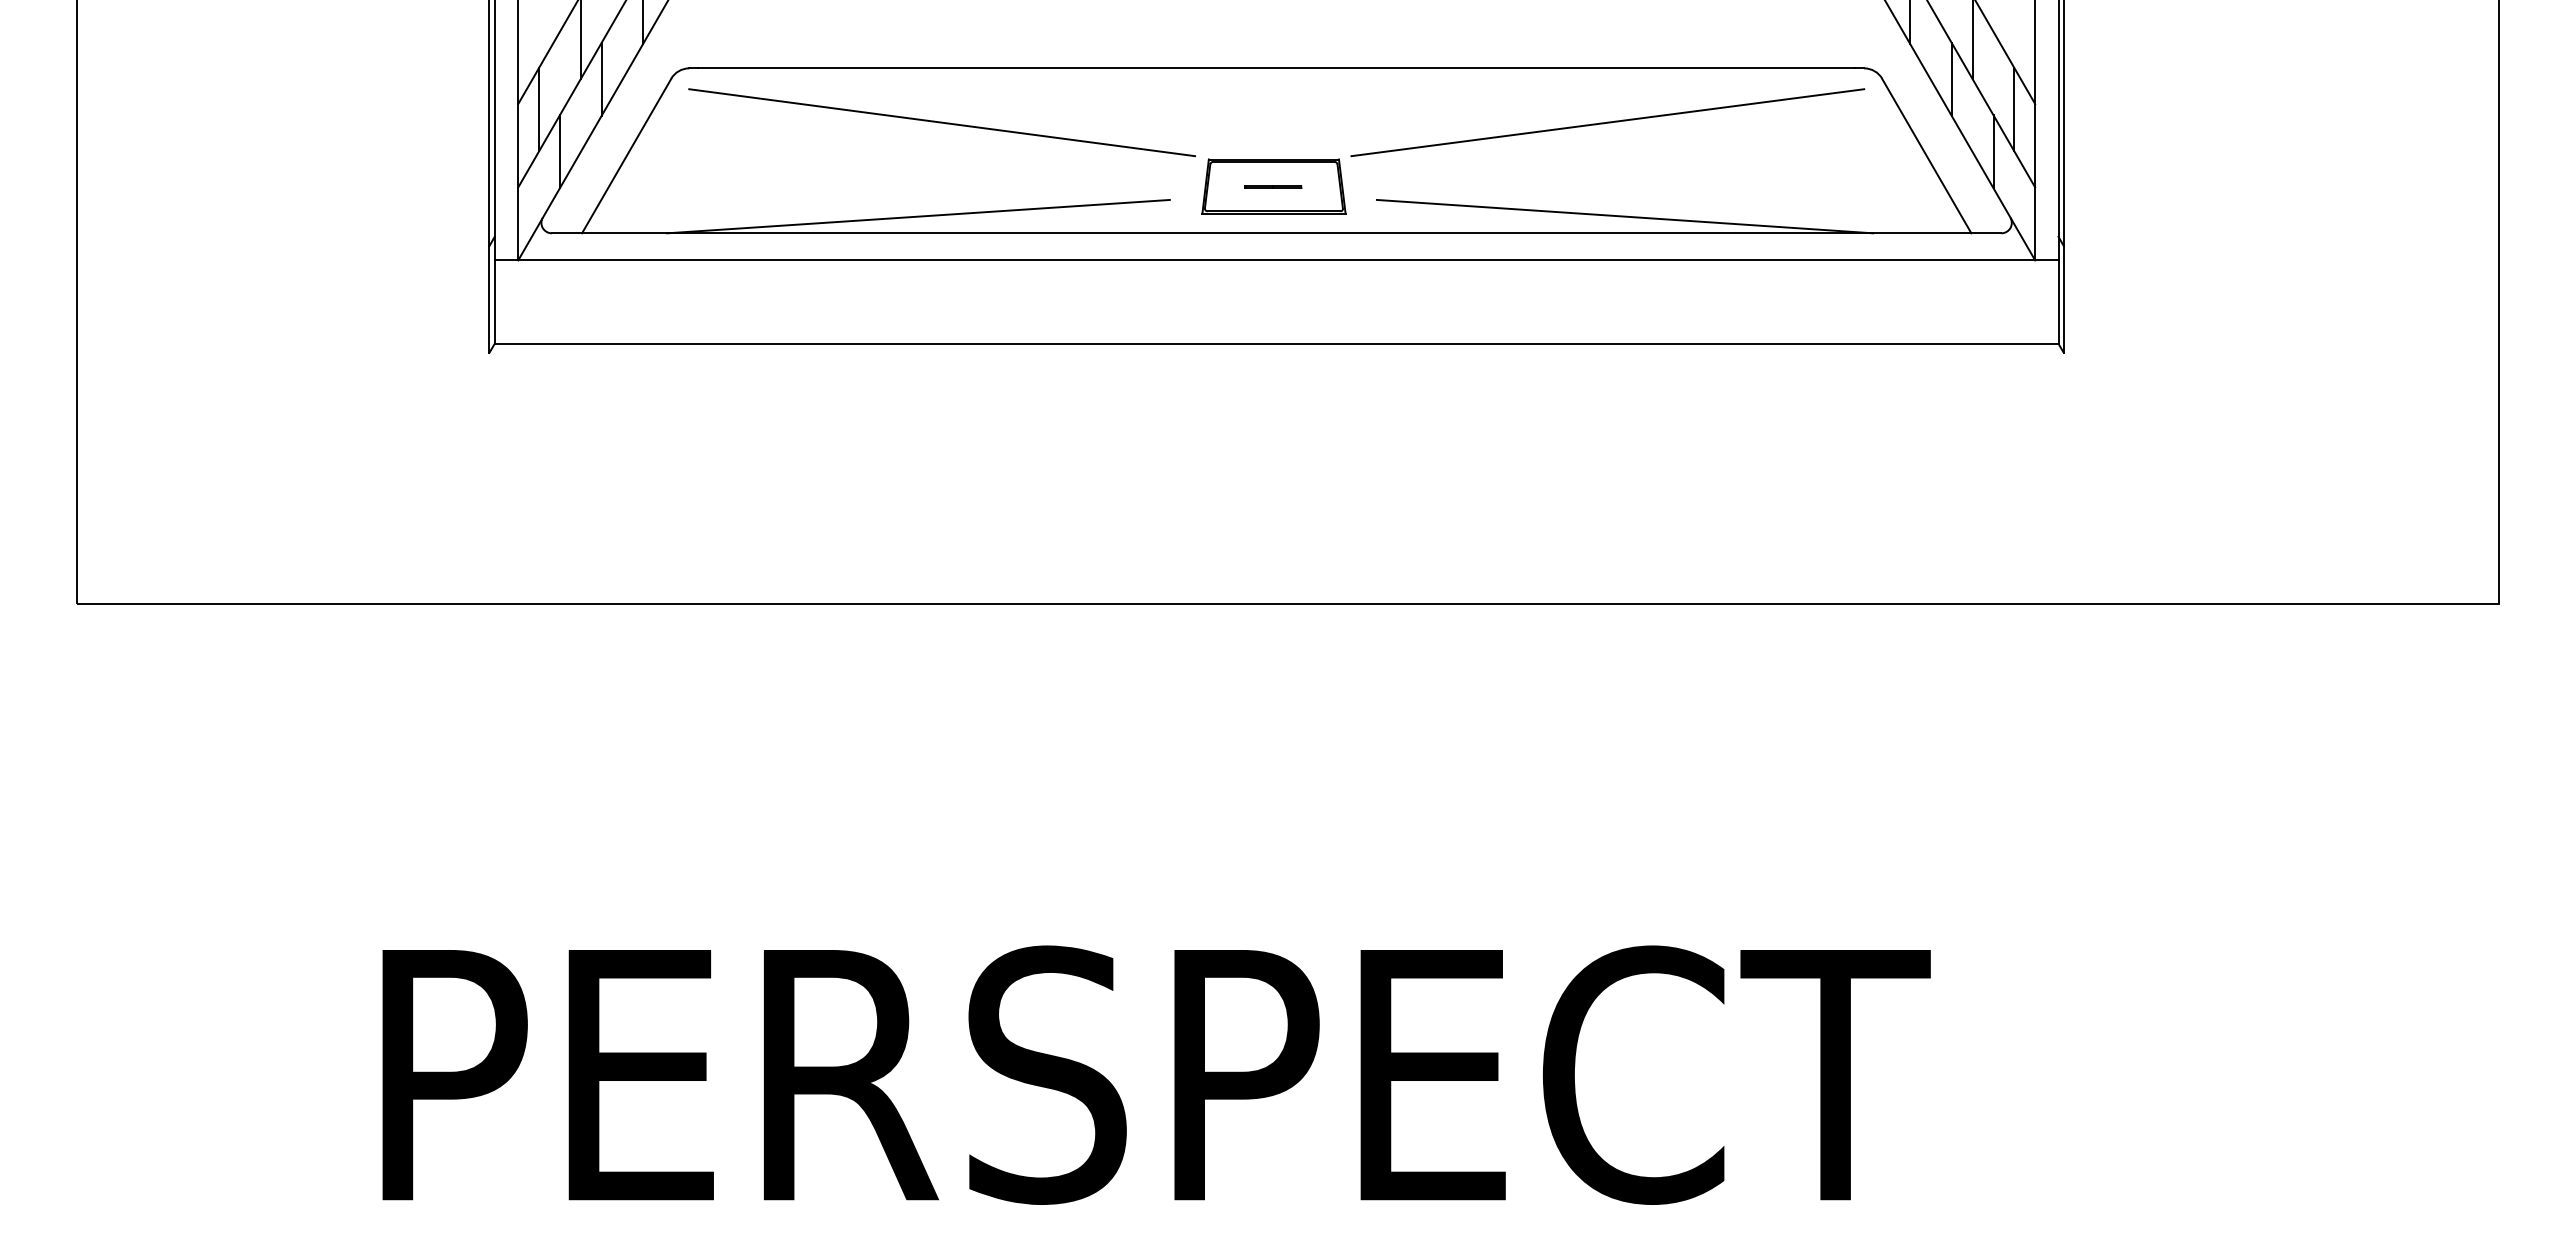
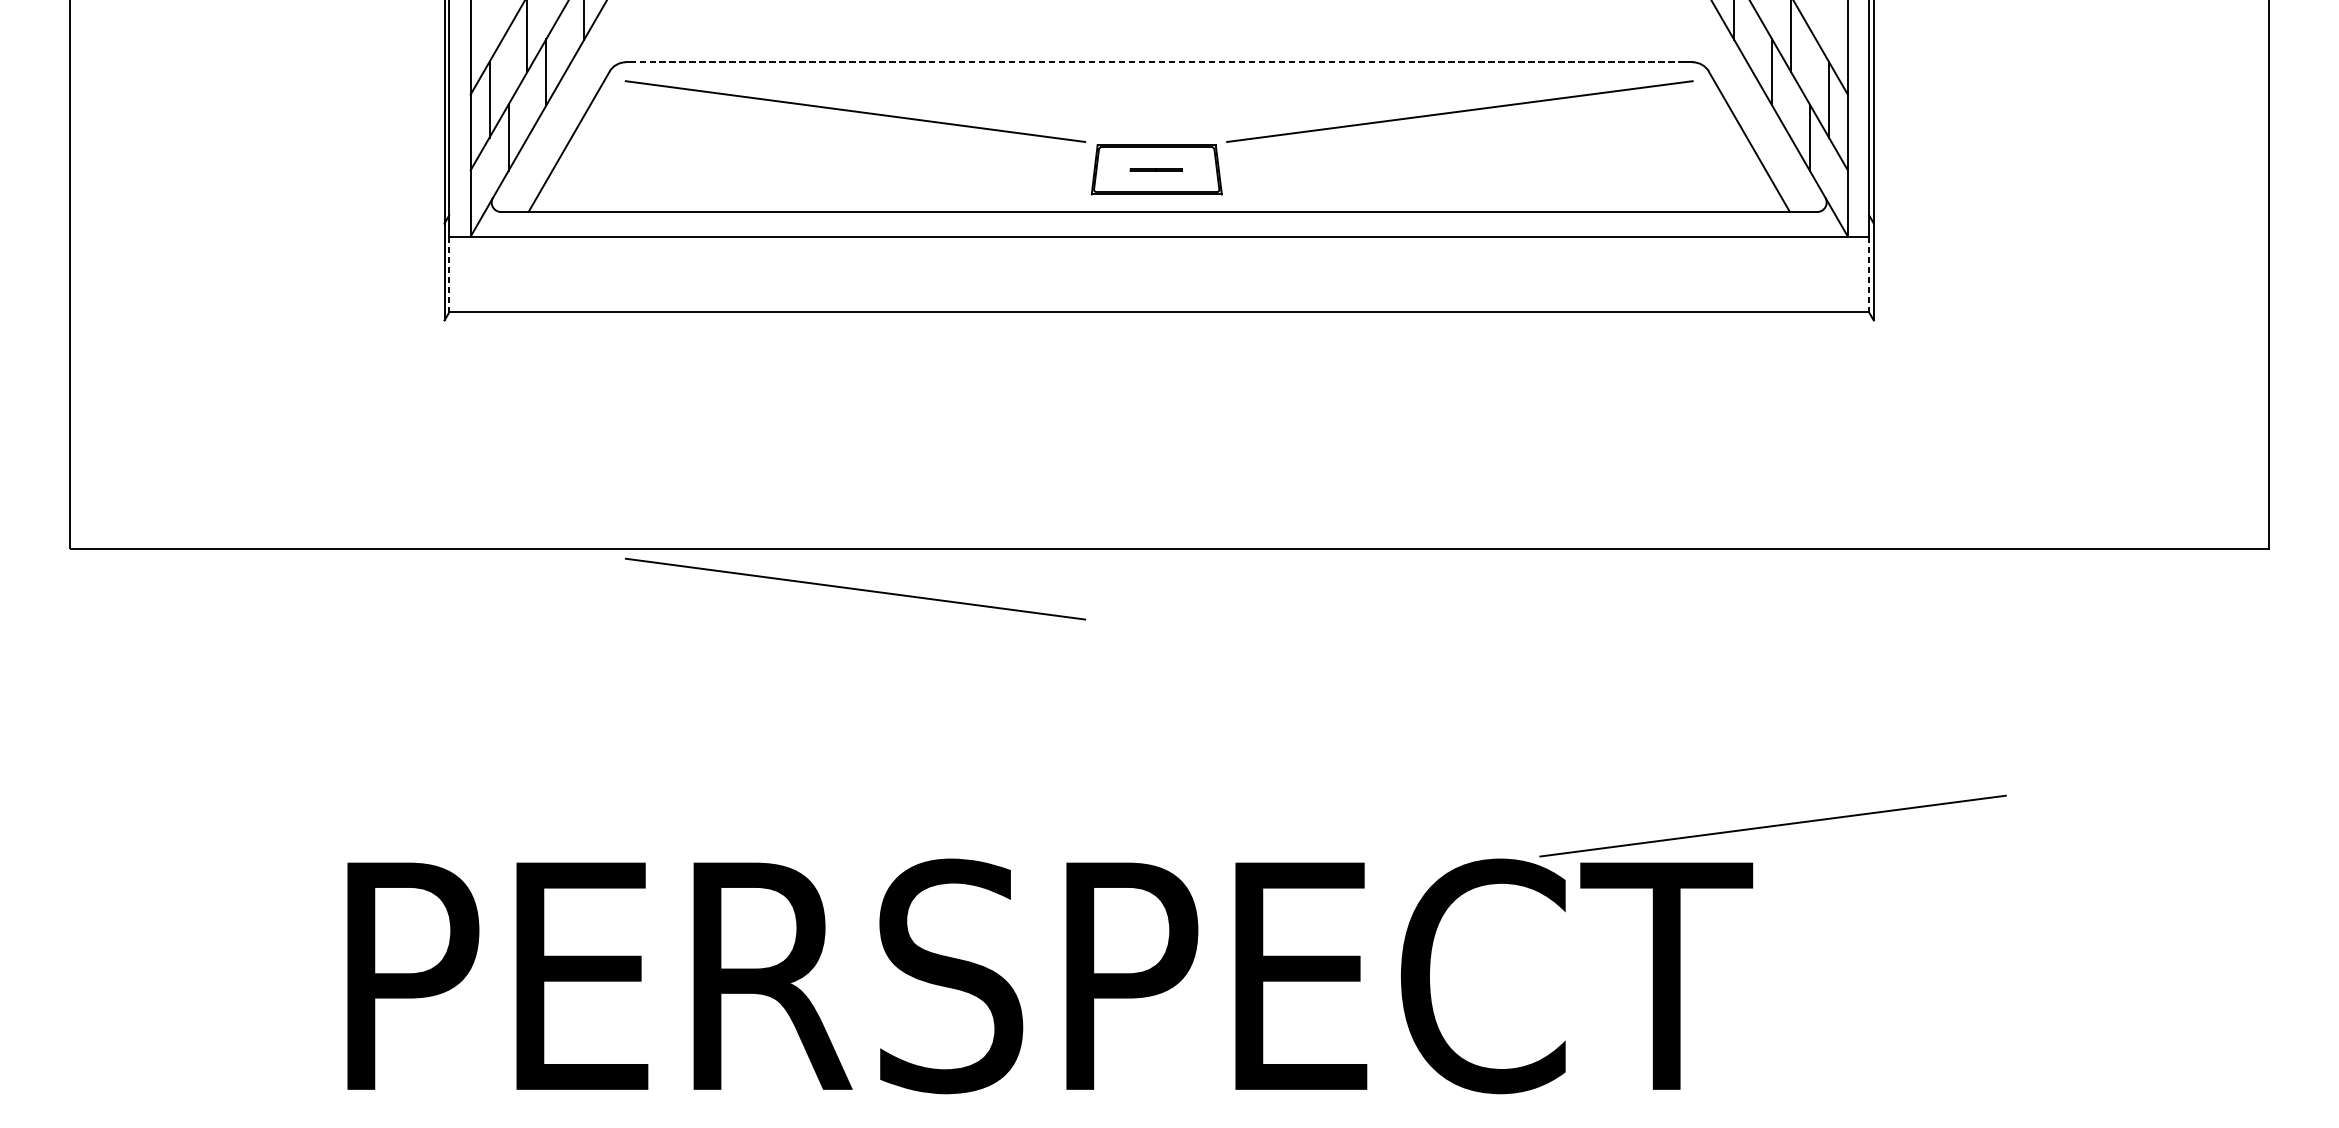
line: (1276, 68) -> (1159, 62), solid -> dashed
line: (918, 216) -> (834, 196), removed
line: (1624, 216) -> (1475, 196), removed
line: (494, 302) -> (449, 274), solid -> dashed
line: (2058, 302) -> (1869, 274), solid -> dashed
line: (941, 648) -> (854, 588), added
line: (1952, 909) -> (1772, 825), added

